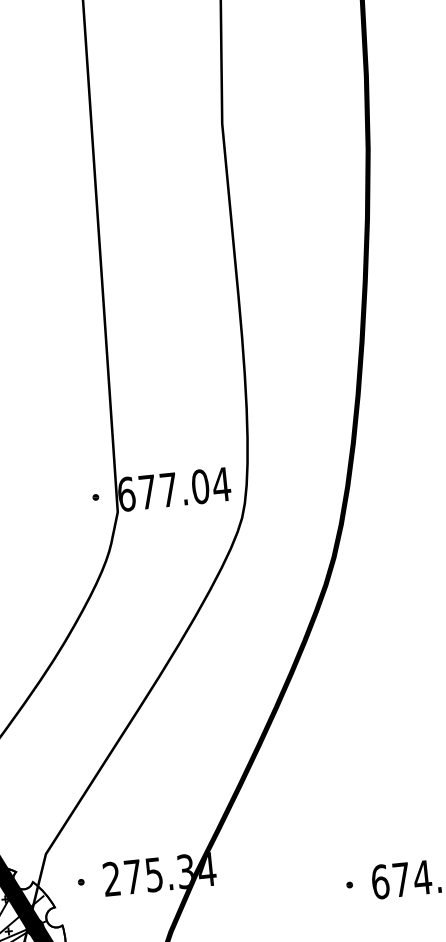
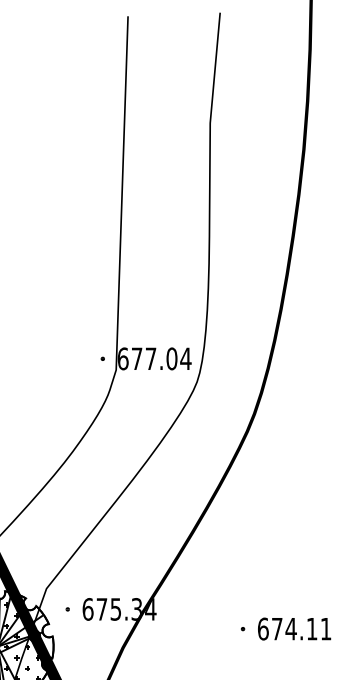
text: (111, 879) -> (87, 609), 275.34 -> 675.34

